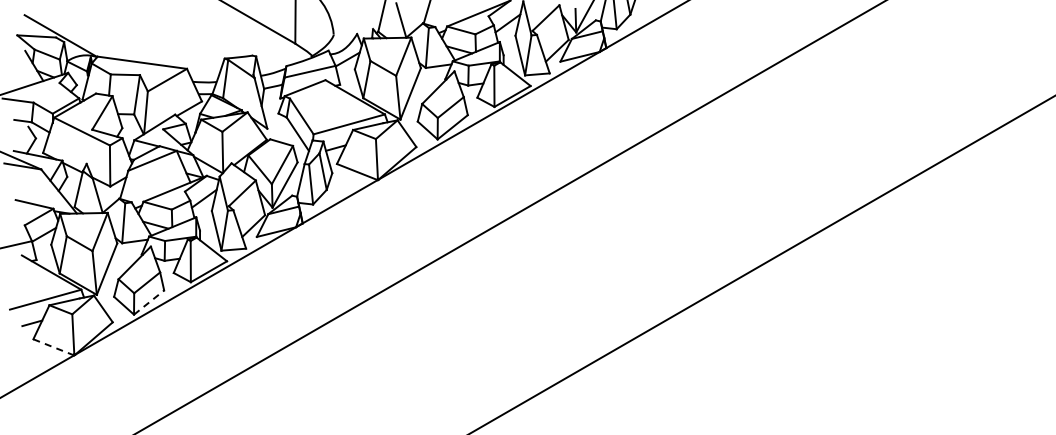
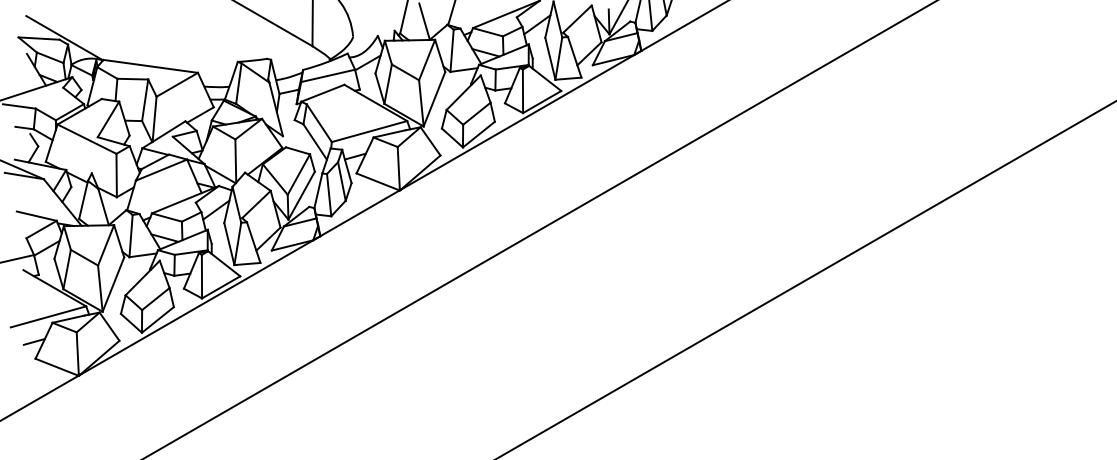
line: (149, 302) -> (158, 319), dashed -> solid
line: (53, 347) -> (56, 367), dashed -> solid

